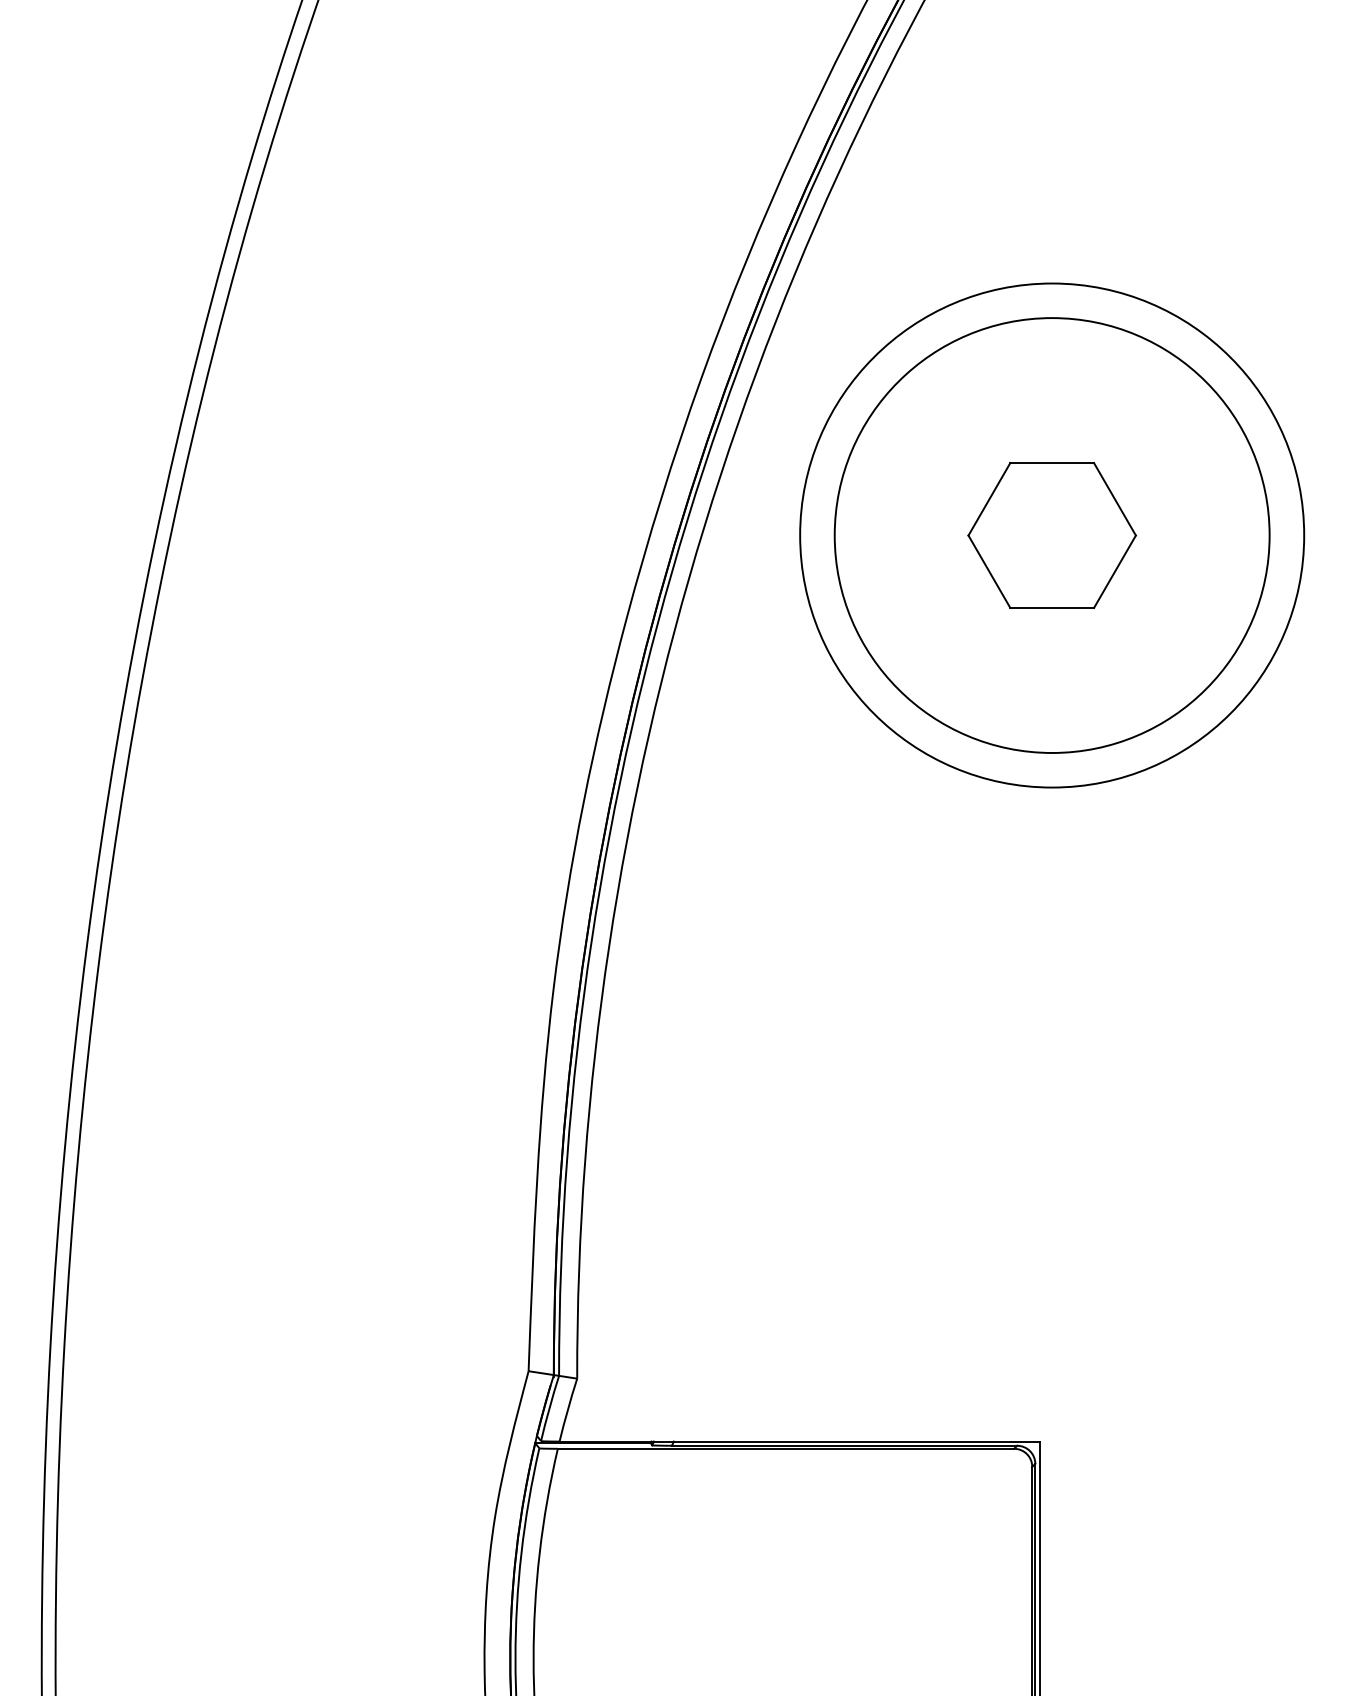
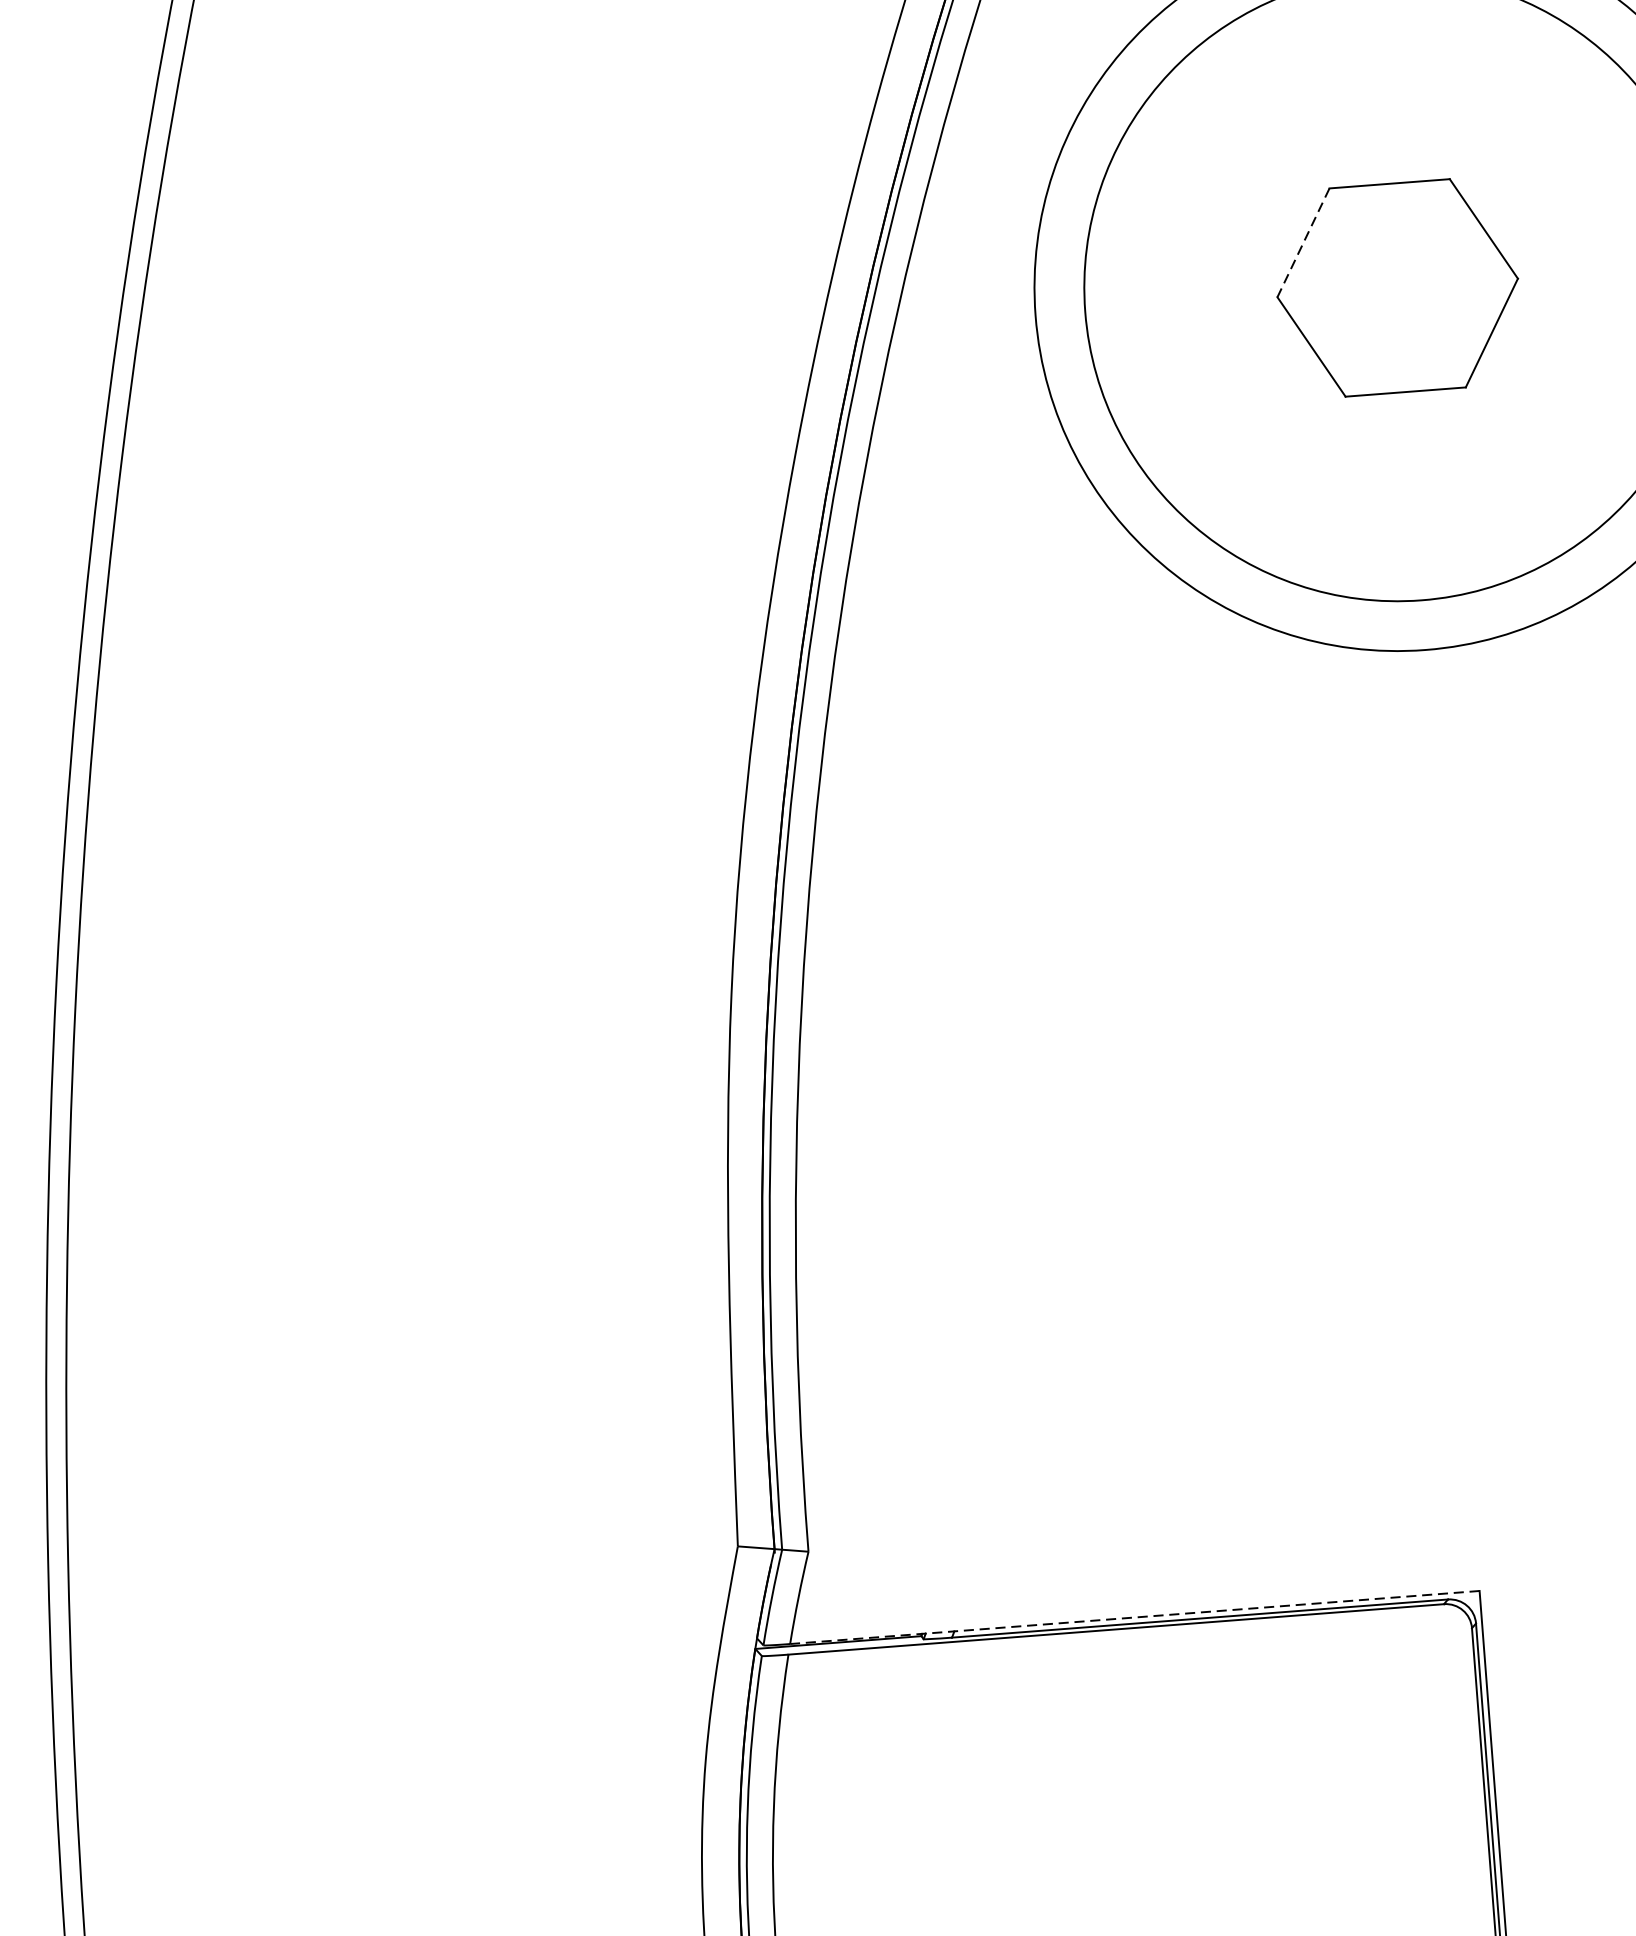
line: (989, 499) -> (1303, 243), solid -> dashed
line: (799, 1441) -> (1134, 1617), solid -> dashed

